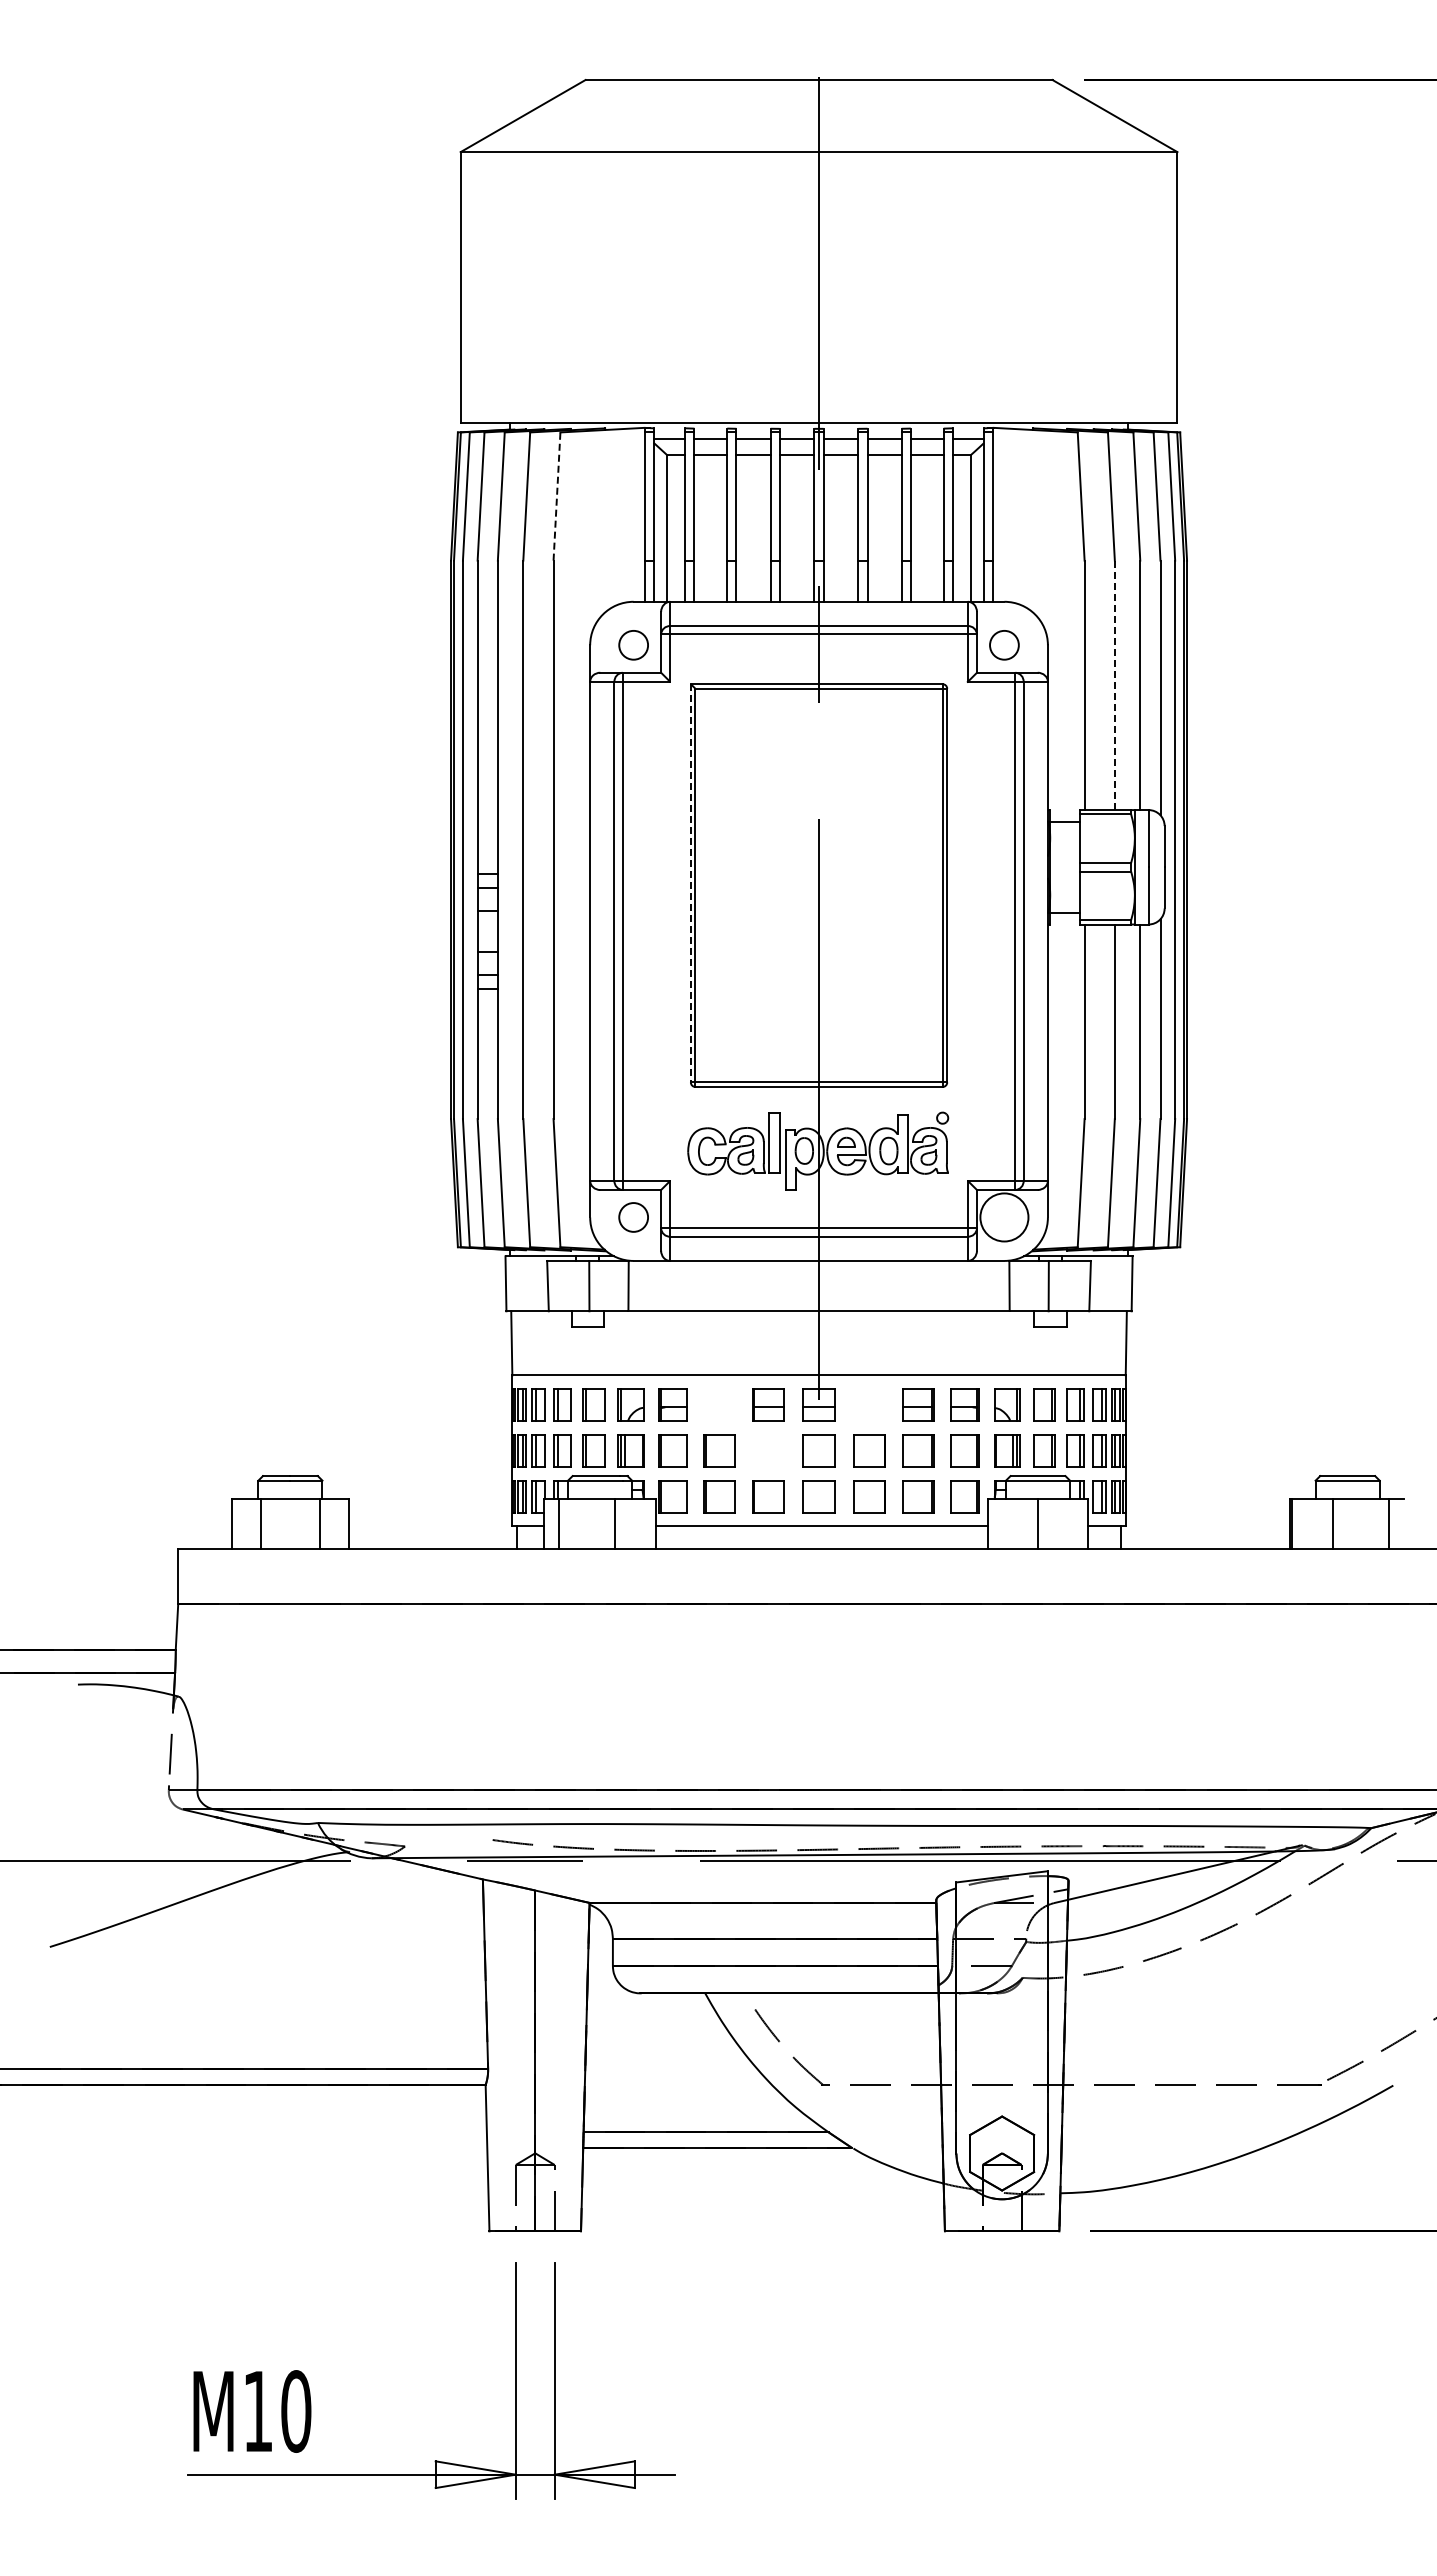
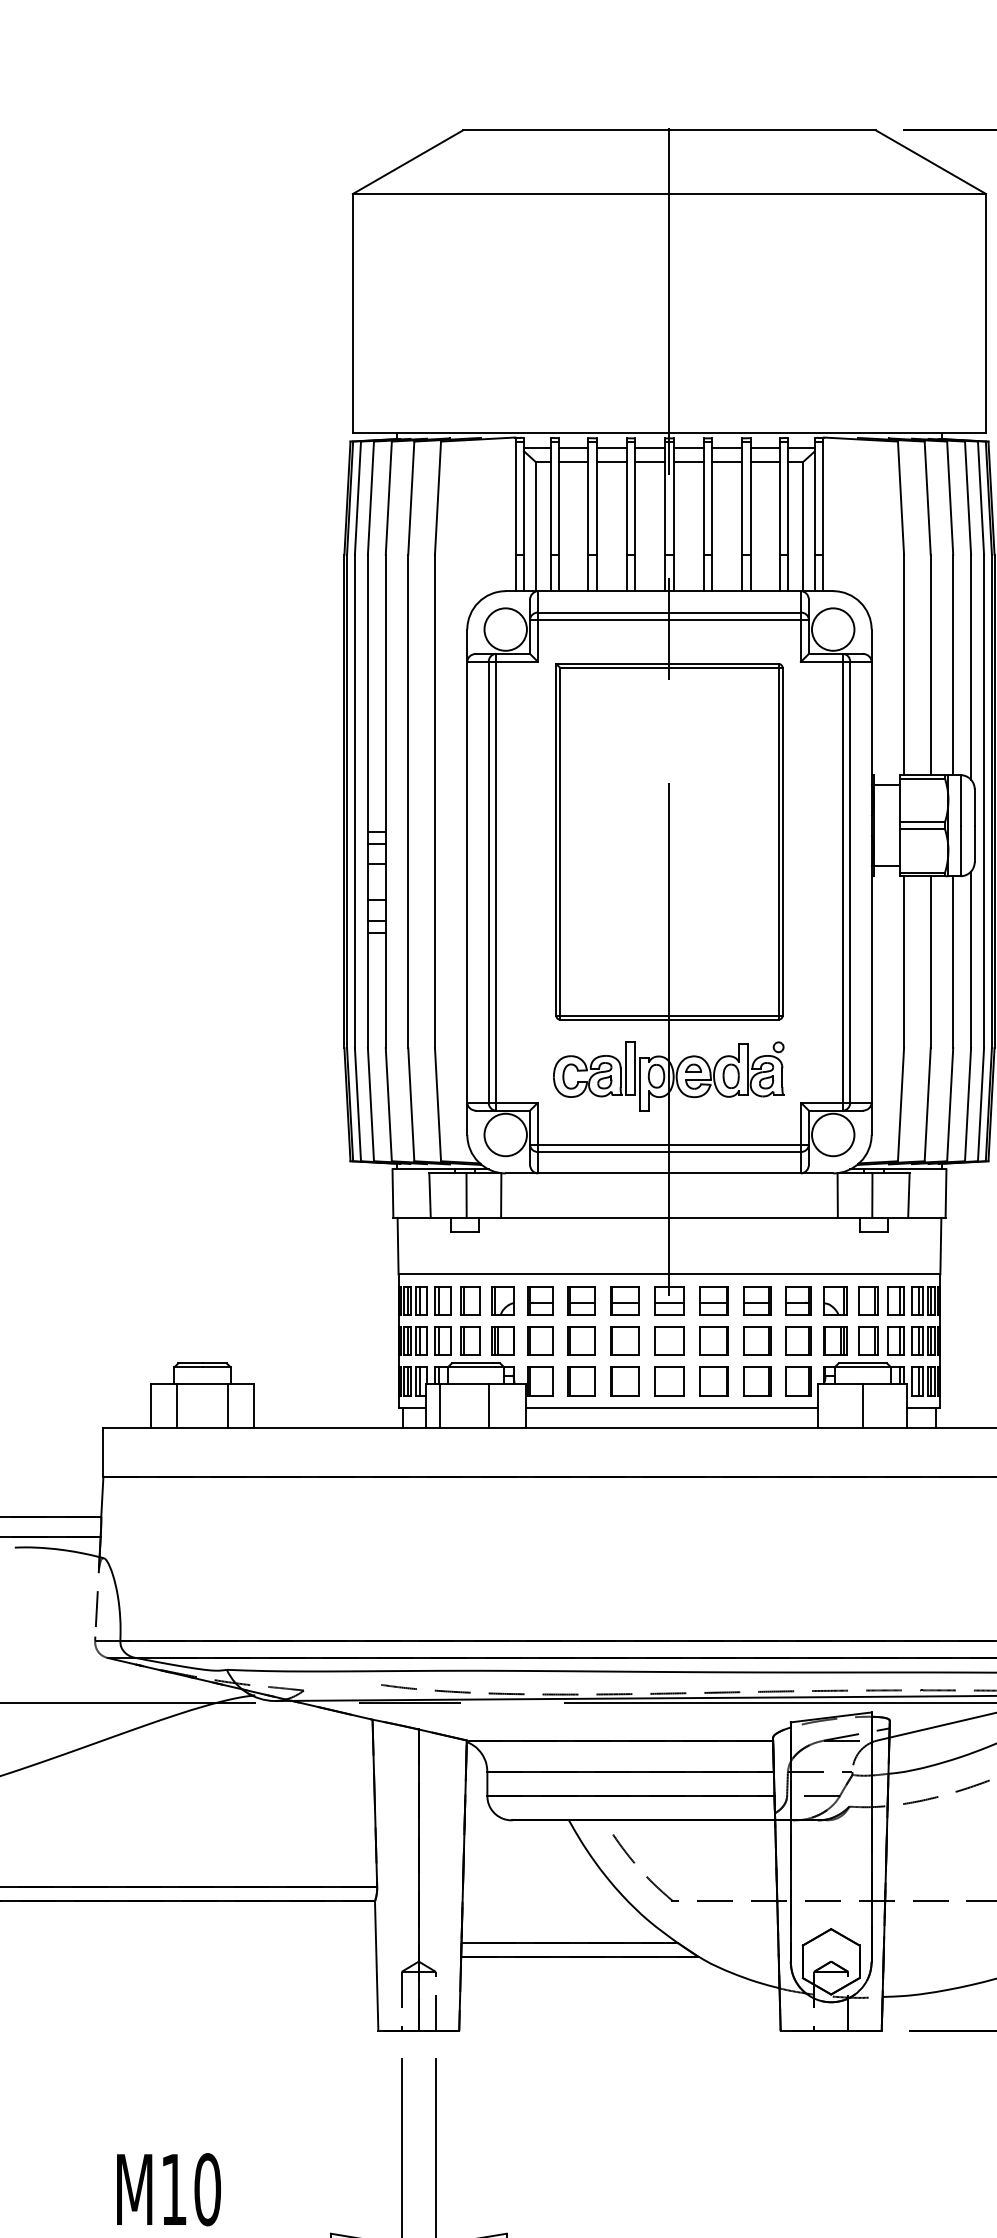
line: (557, 496) -> (438, 498), dashed -> solid
circle: (633, 645) -> (505, 629), size x1.67
circle: (1004, 645) -> (833, 629), size x1.67
line: (1114, 685) -> (930, 665), dashed -> solid
line: (690, 883) -> (555, 840), dashed -> solid
circle: (633, 1217) -> (505, 1135), size x1.67
part: (719, 1404) -> (581, 1300), added
part: (869, 1404) -> (714, 1300), added
part: (768, 1450) -> (624, 1340), added

